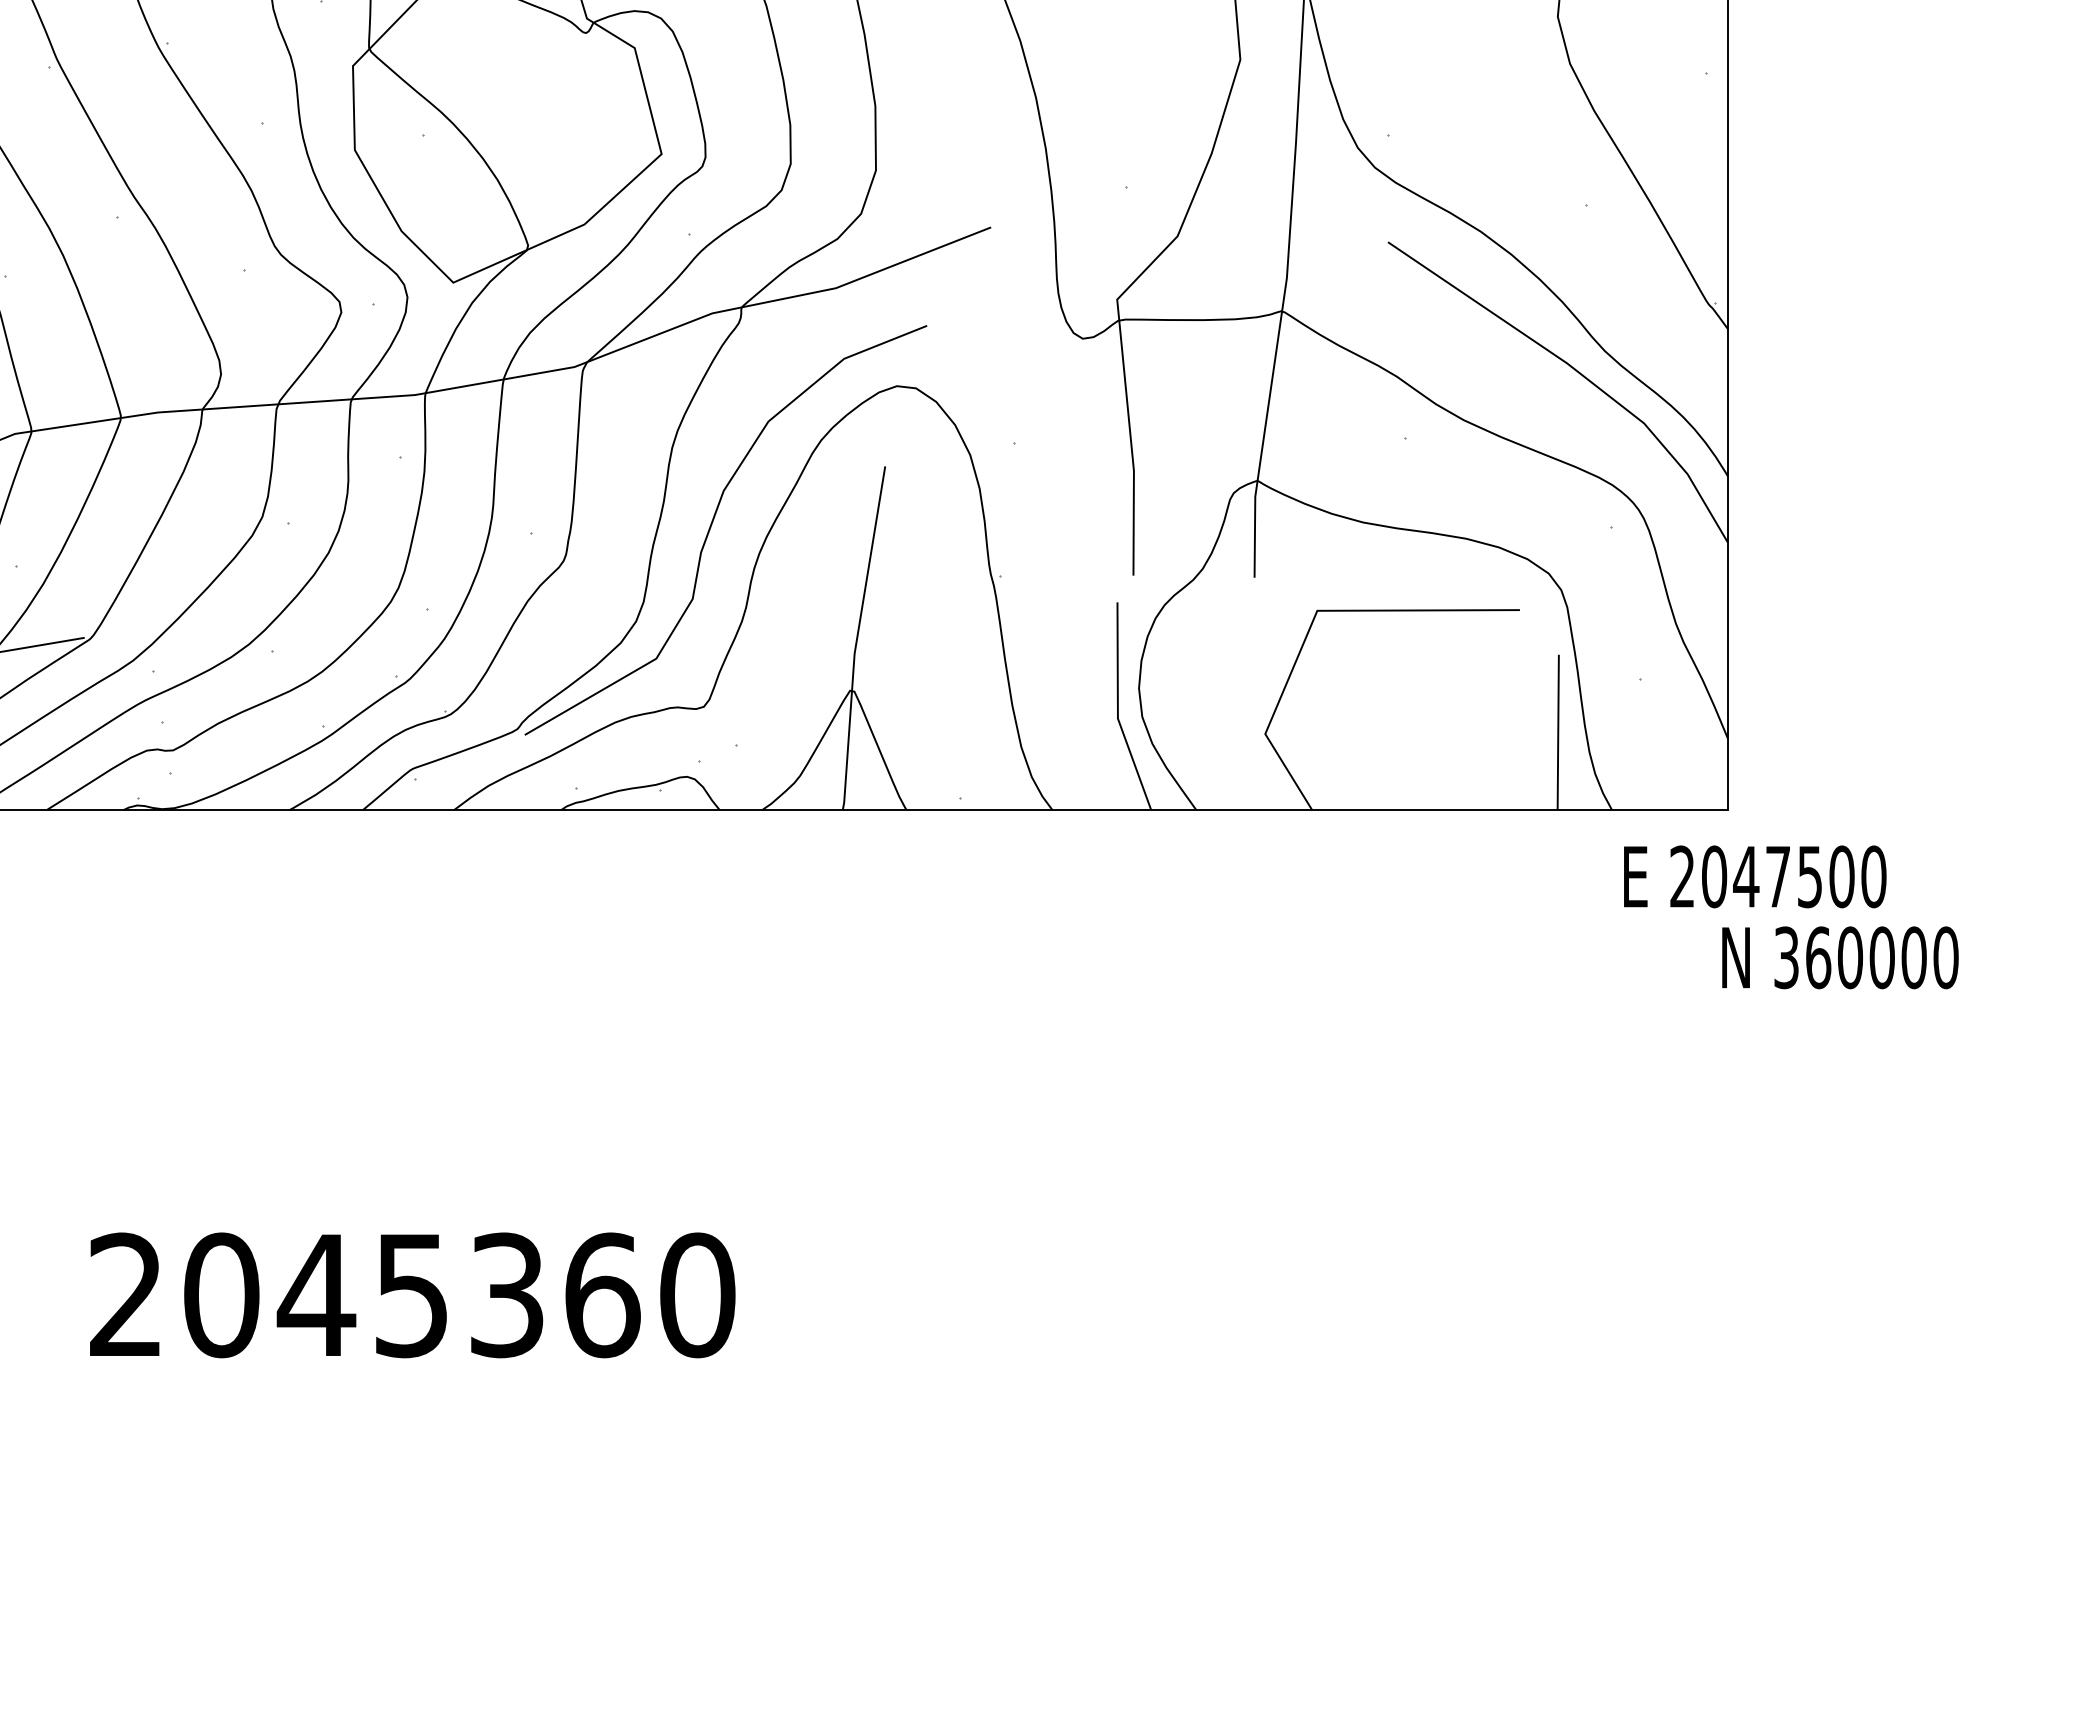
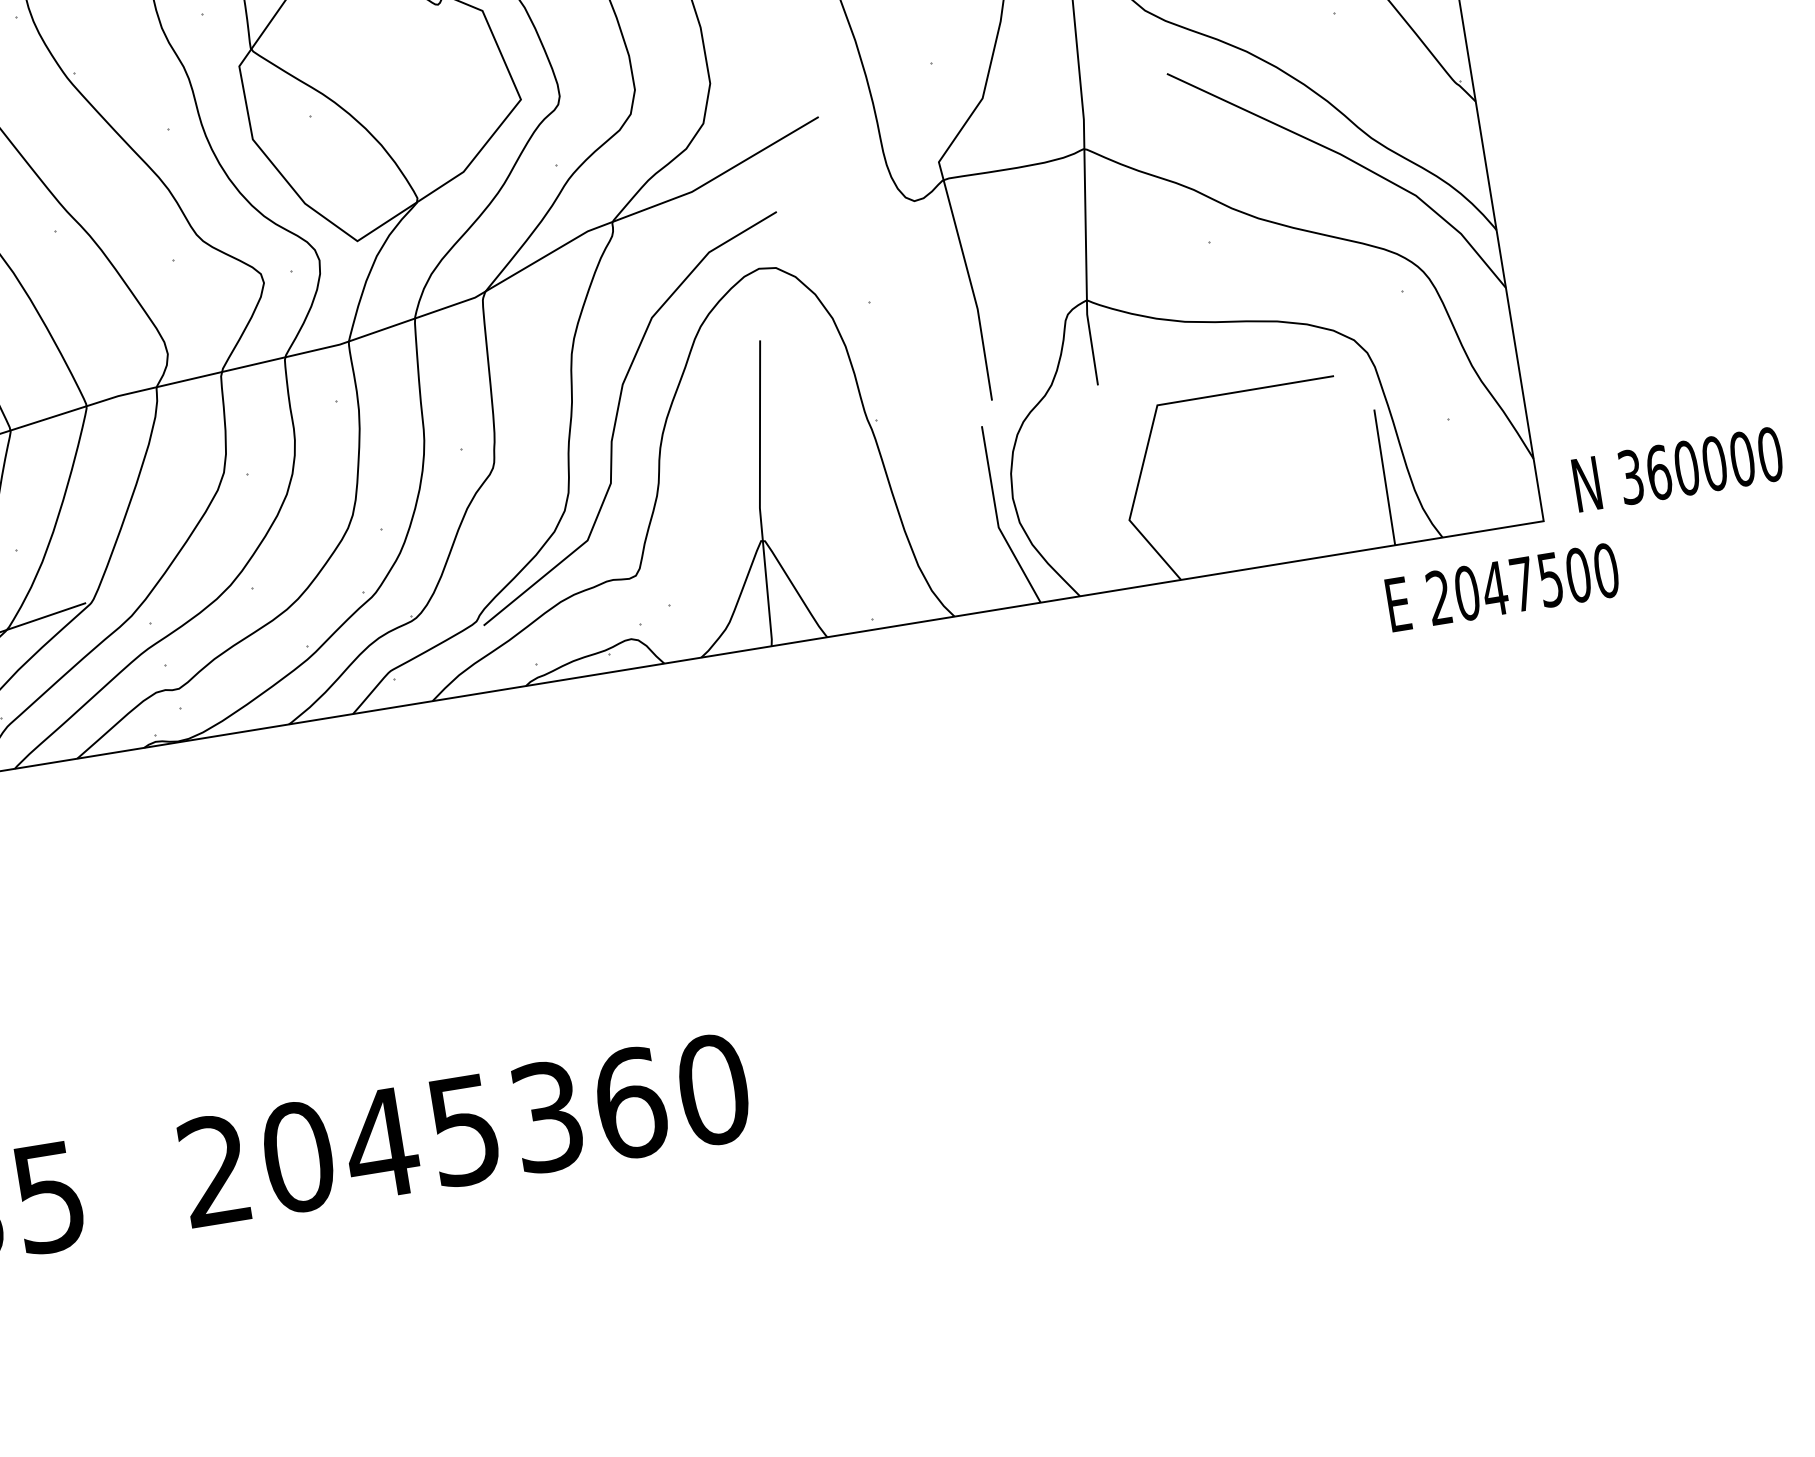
text: (1755, 876) -> (1502, 587), moved
text: (1840, 957) -> (1678, 469), moved

